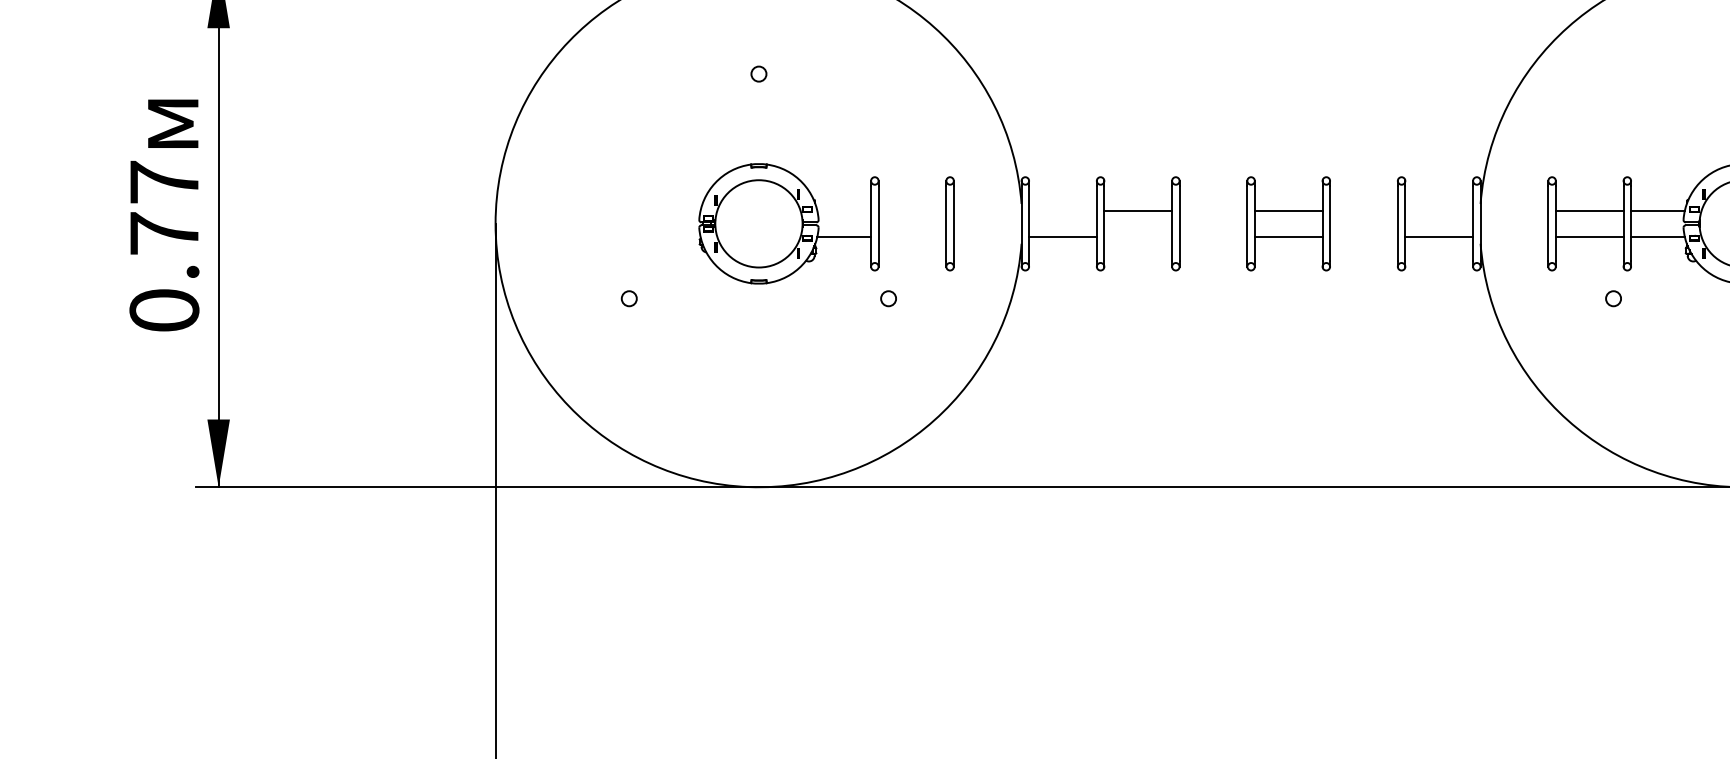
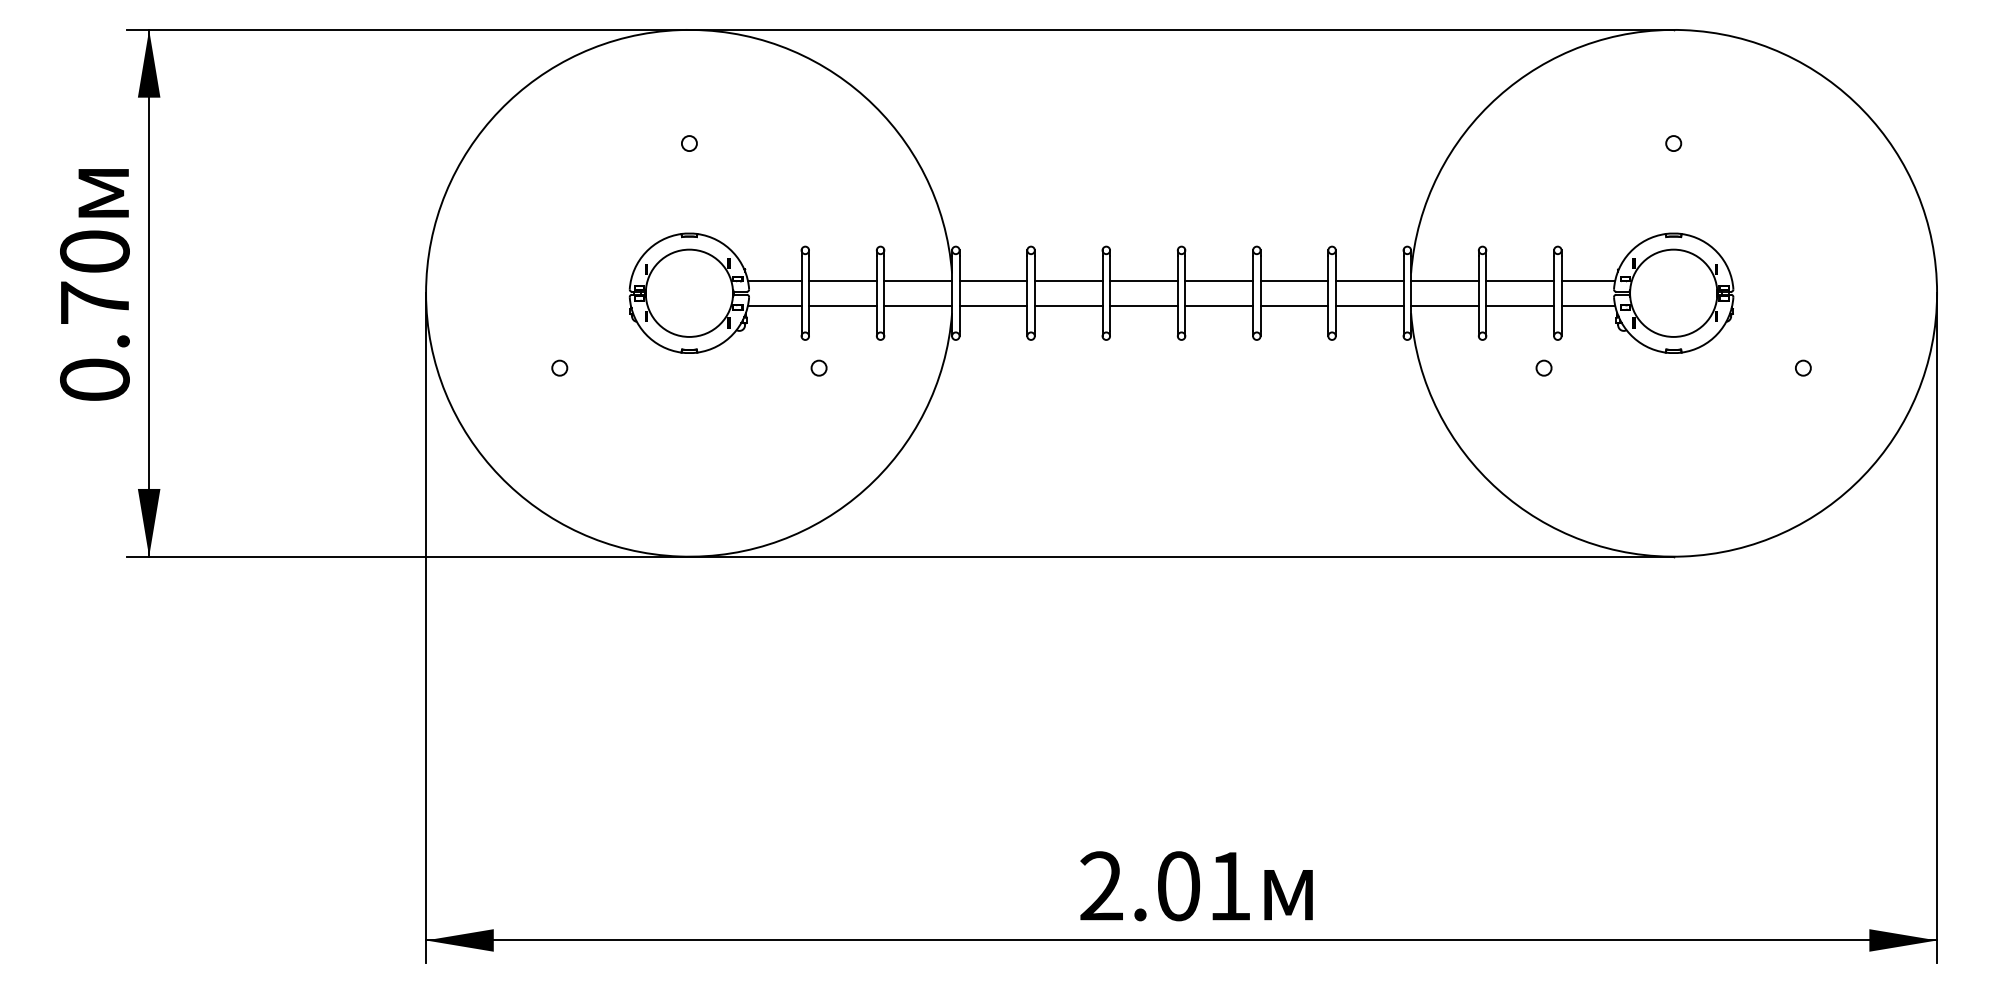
text: (164, 182) -> (94, 251), 0.77 -> 0.70
line: (844, 211) -> (774, 280), added
line: (912, 211) -> (842, 280), added
line: (988, 211) -> (918, 280), added
line: (1063, 211) -> (993, 280), added
line: (1213, 211) -> (1143, 280), added
line: (1364, 211) -> (1294, 280), added
line: (1439, 211) -> (1369, 280), added
line: (1514, 211) -> (1444, 280), added
line: (912, 236) -> (842, 305), added
line: (988, 236) -> (918, 305), added
line: (1138, 236) -> (1068, 305), added
line: (1213, 236) -> (1143, 305), added
line: (1364, 236) -> (1294, 305), added
line: (1514, 236) -> (1444, 305), added

